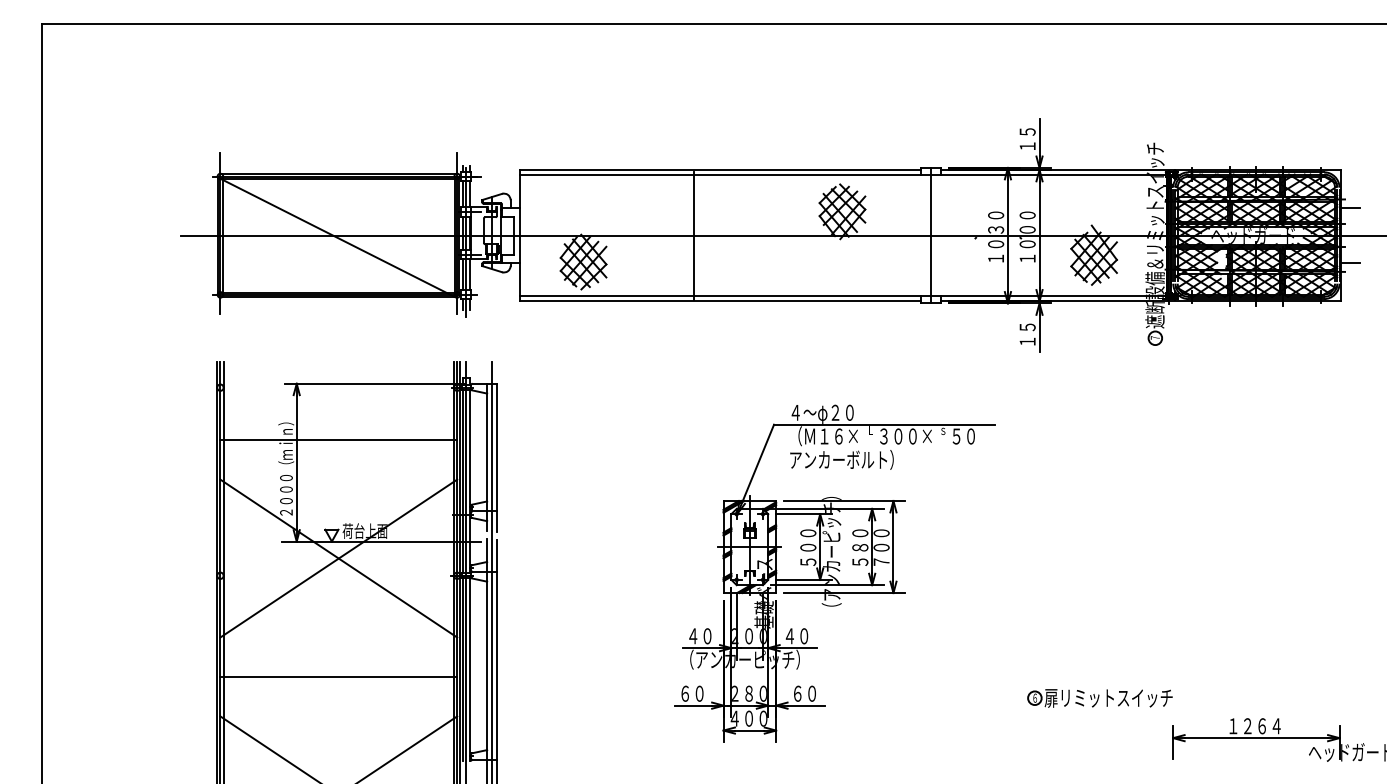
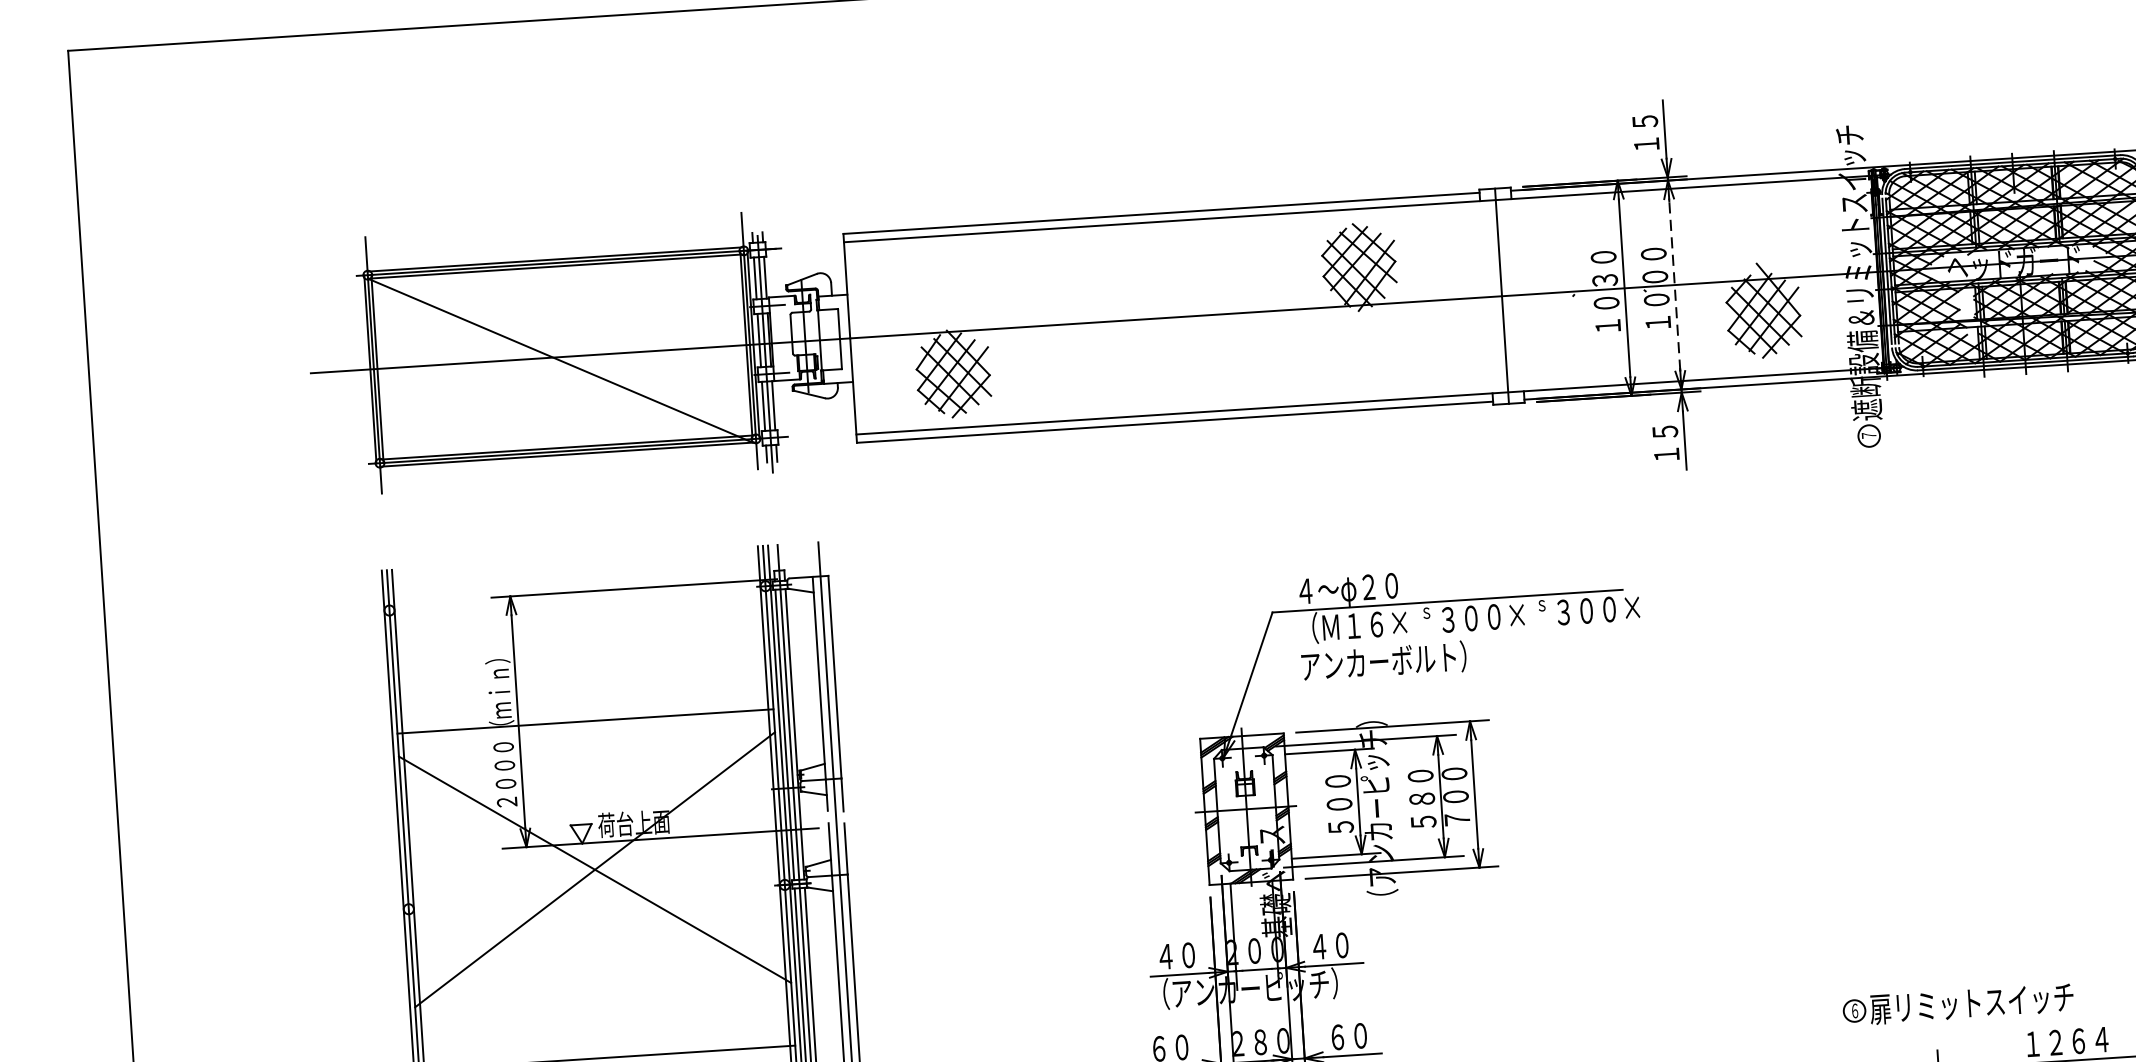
line: (693, 235) -> (1125, 320), removed
line: (1039, 235) -> (1674, 284), solid -> dashed
text: (870, 430) -> (1426, 611), Ｌ -> ｓ
text: (978, 436) -> (1598, 610), ５０ -> ３００×
line: (338, 440) -> (585, 722), moved
part: (1099, 698) -> (1957, 1004), moved

